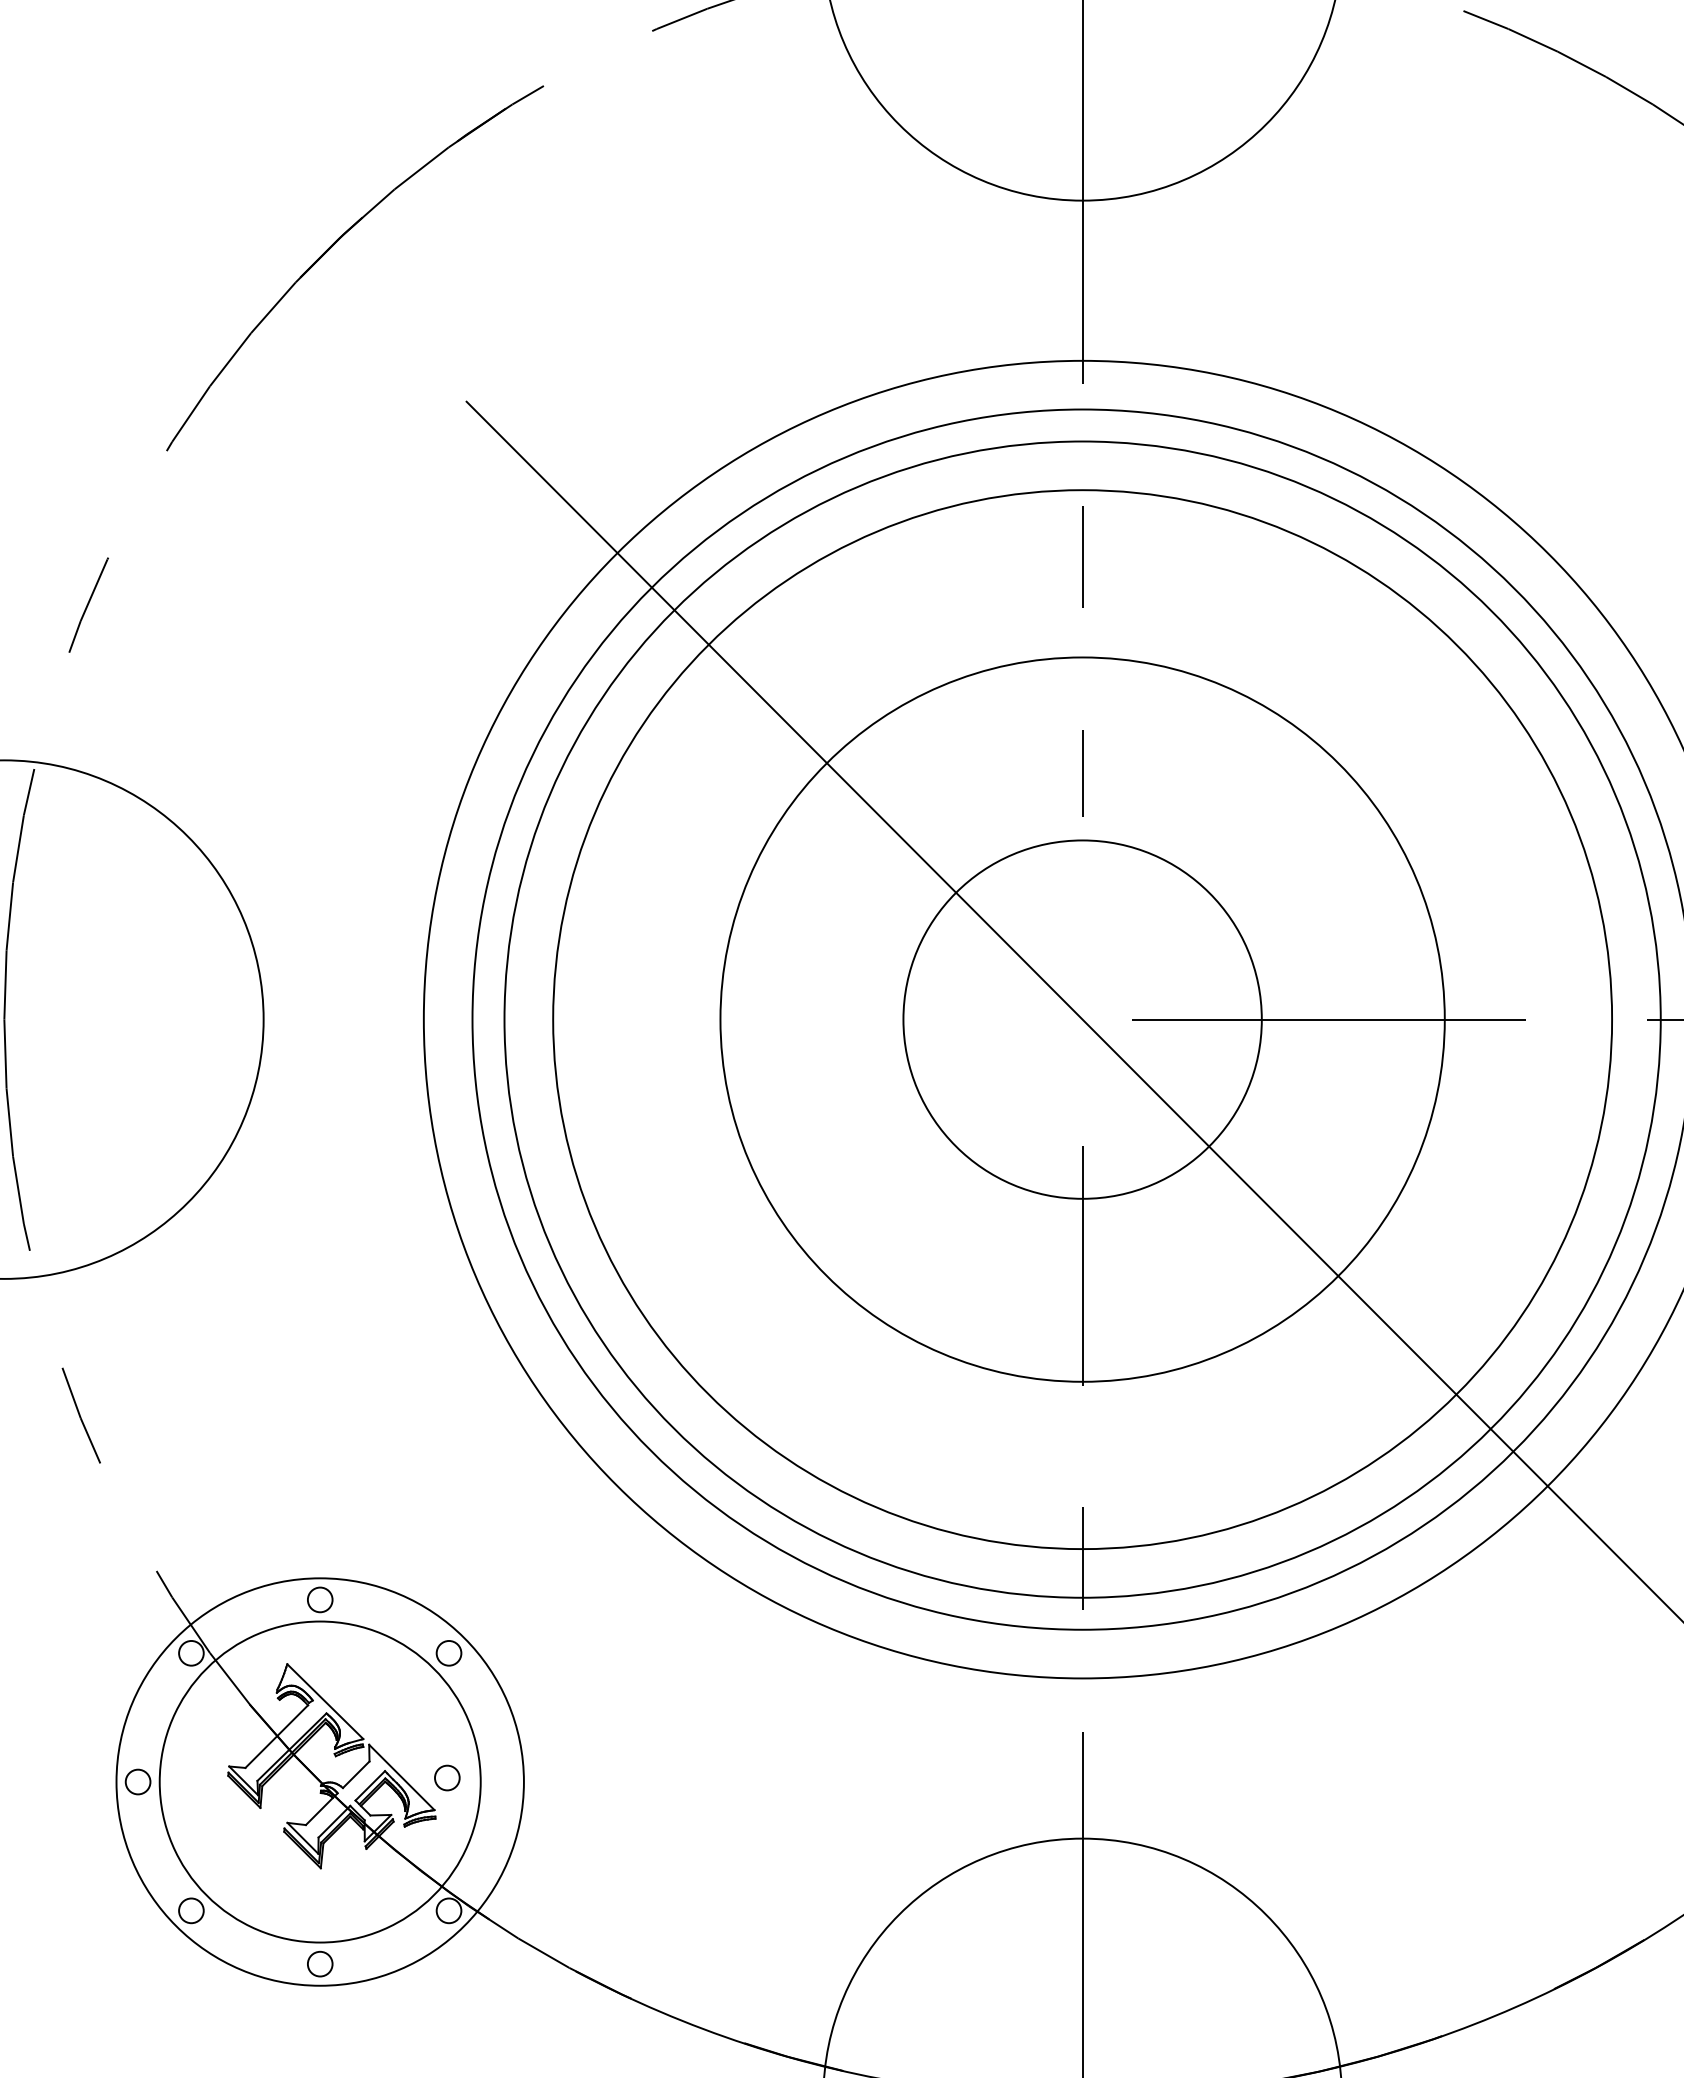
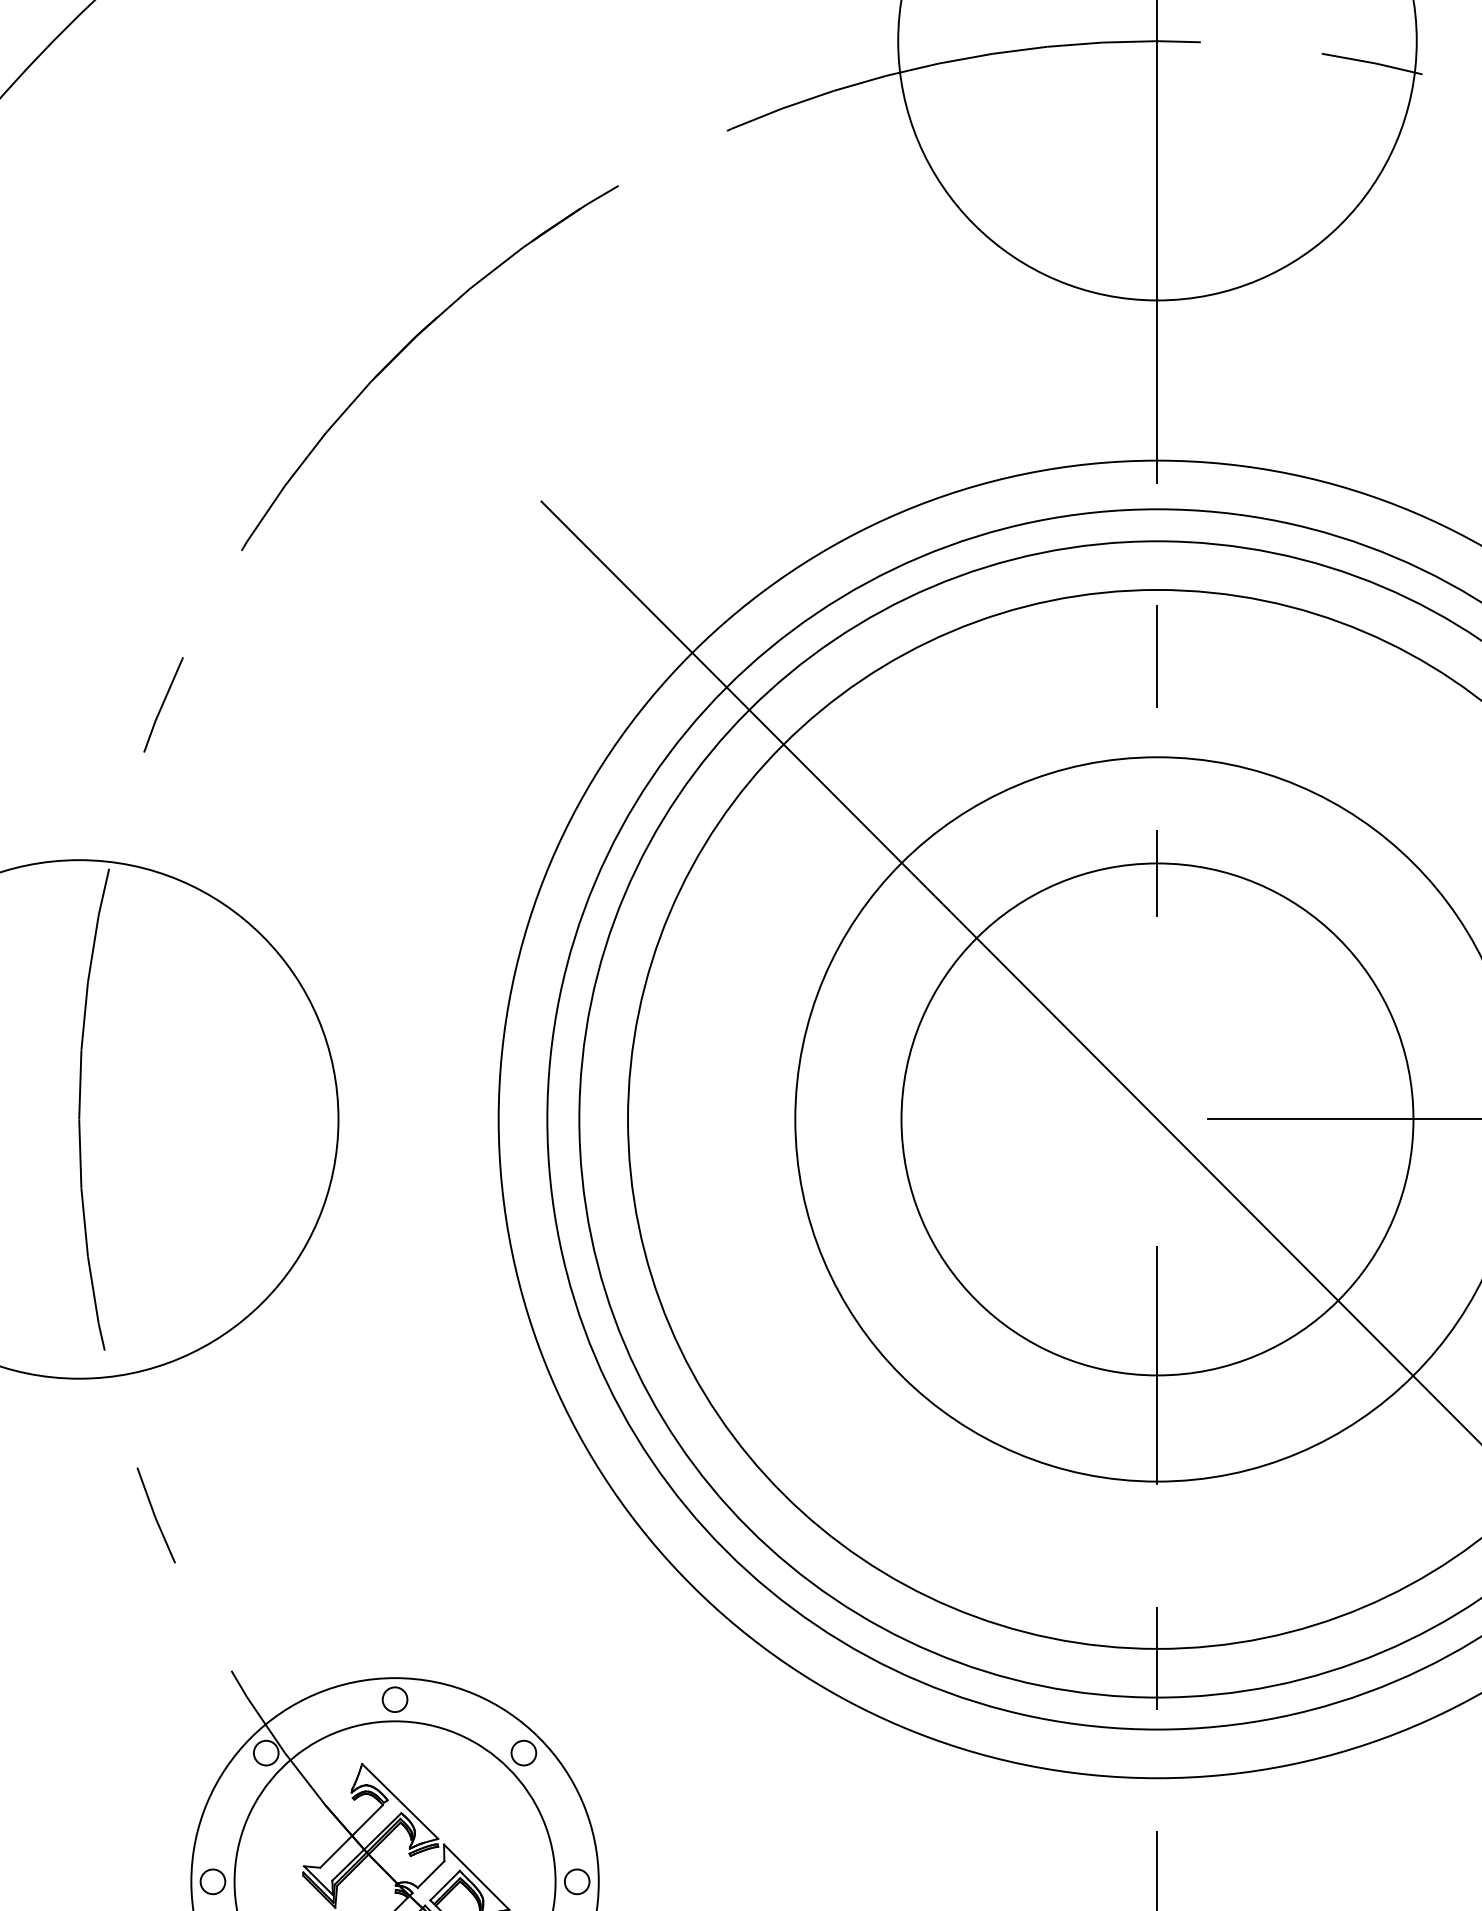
circle: (1082, 1019) -> (1157, 1119), size x1.43
circle: (447, 1777) -> (577, 1881), moved

